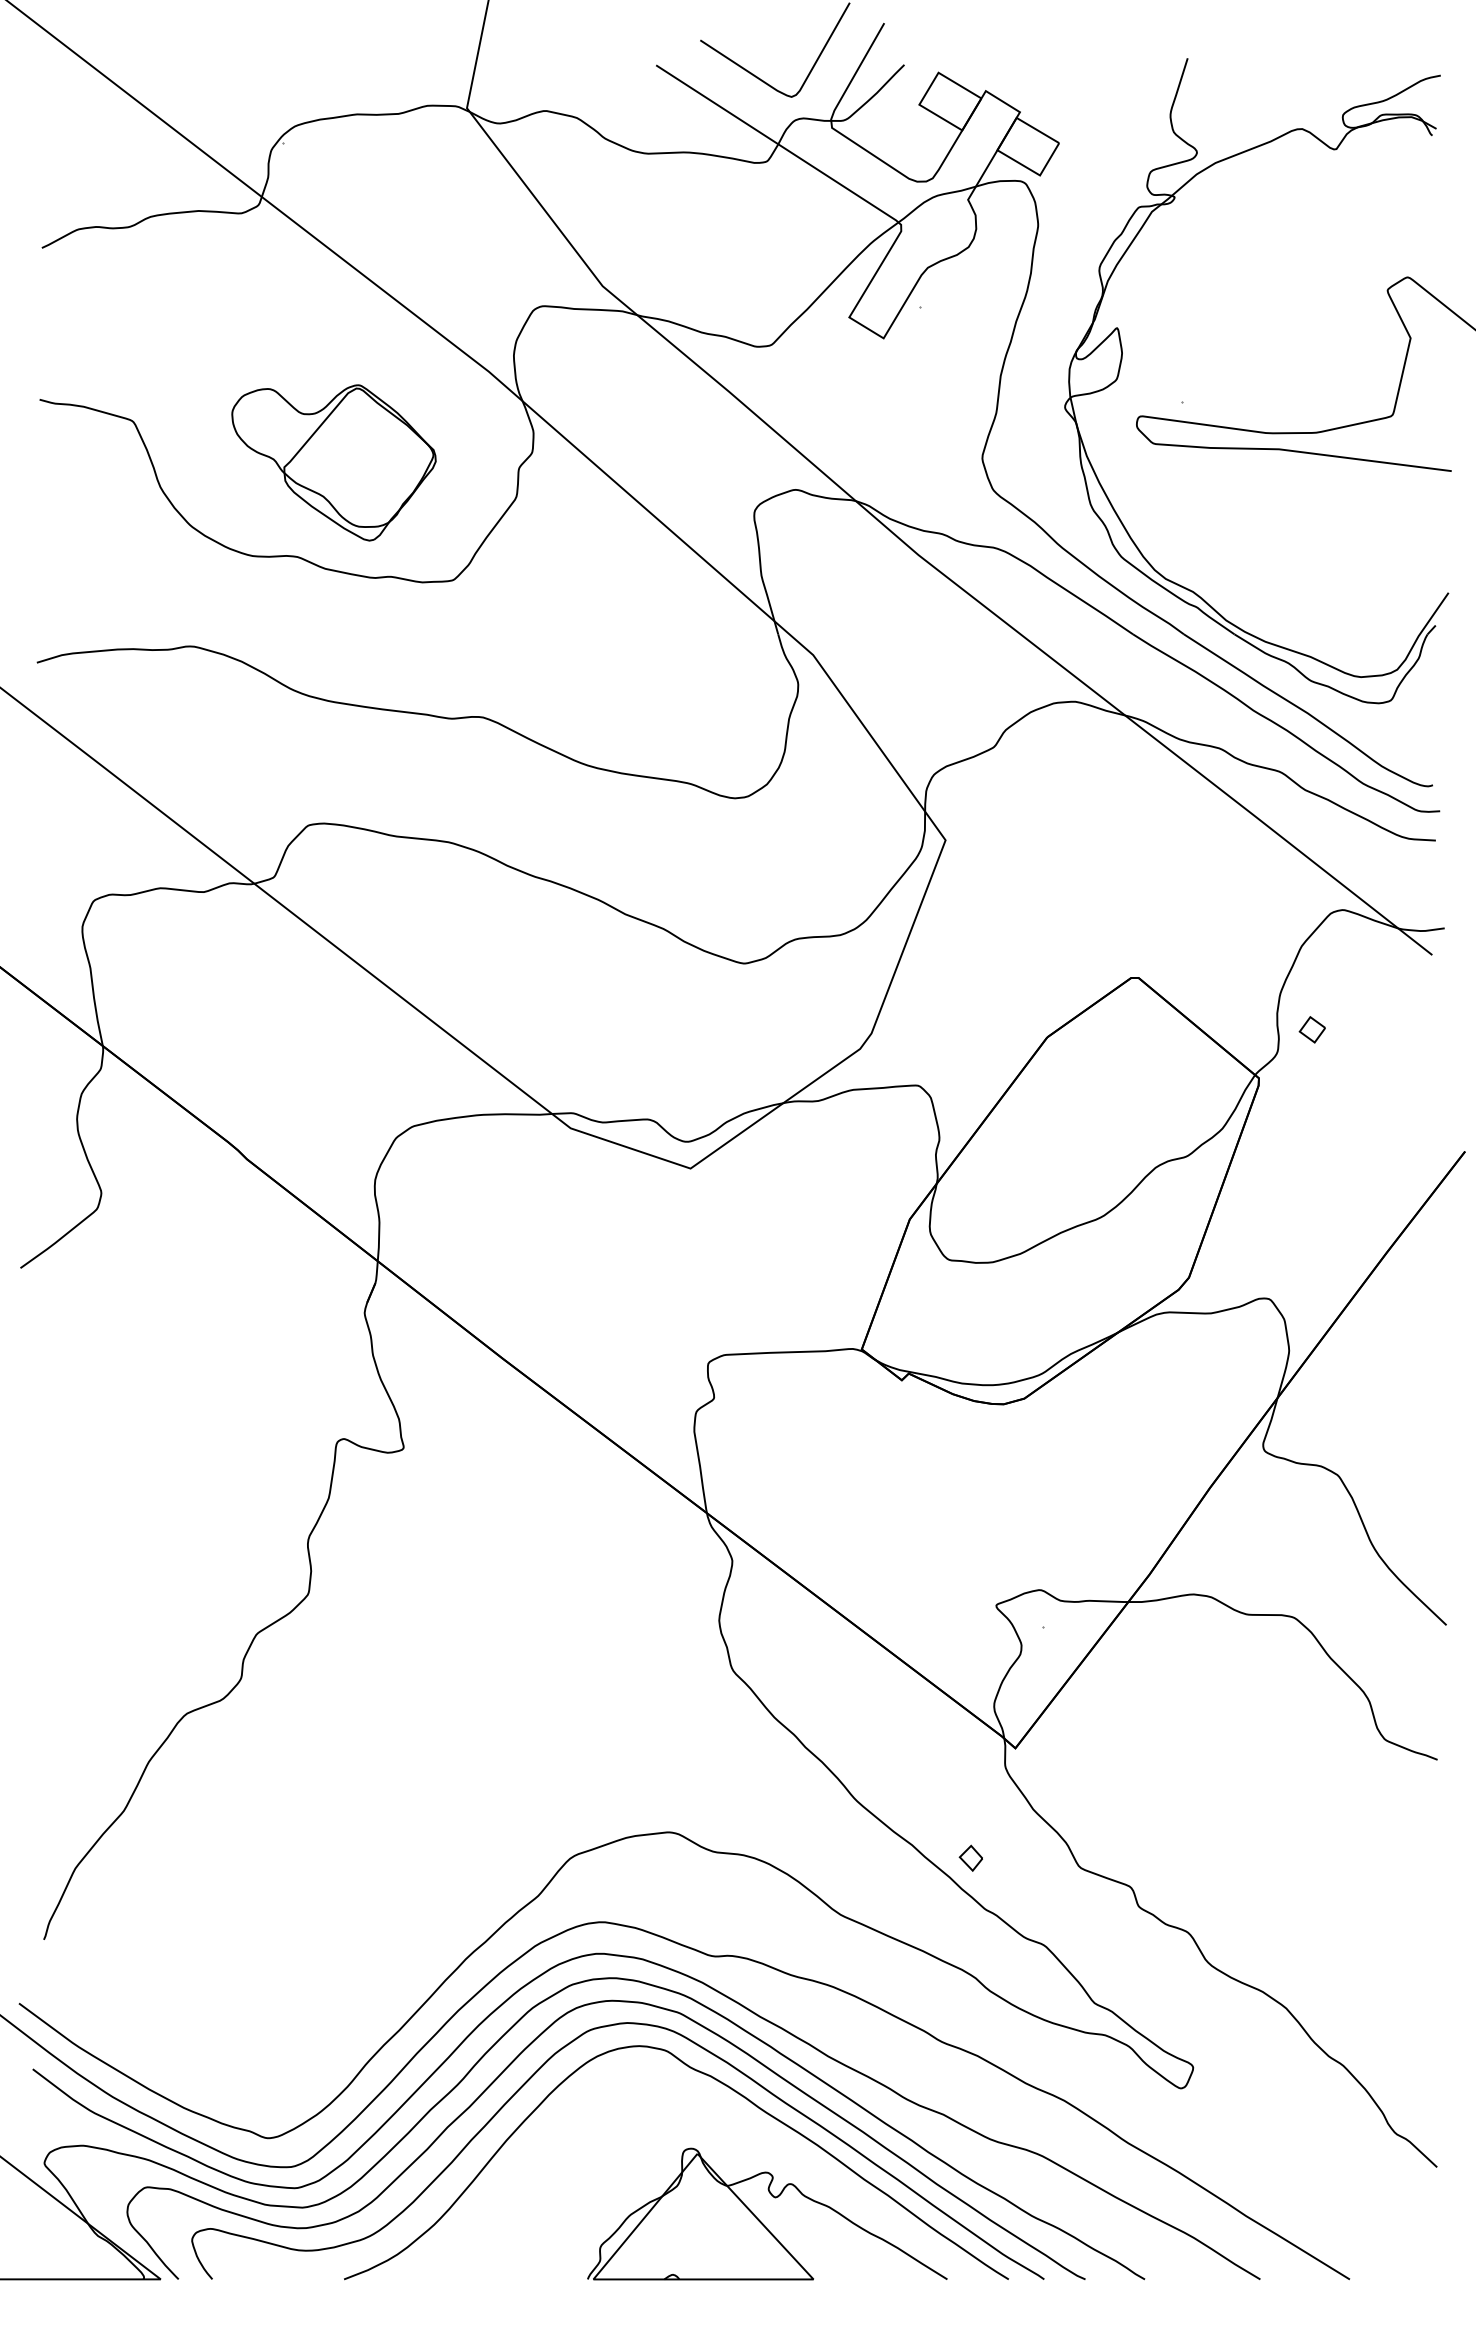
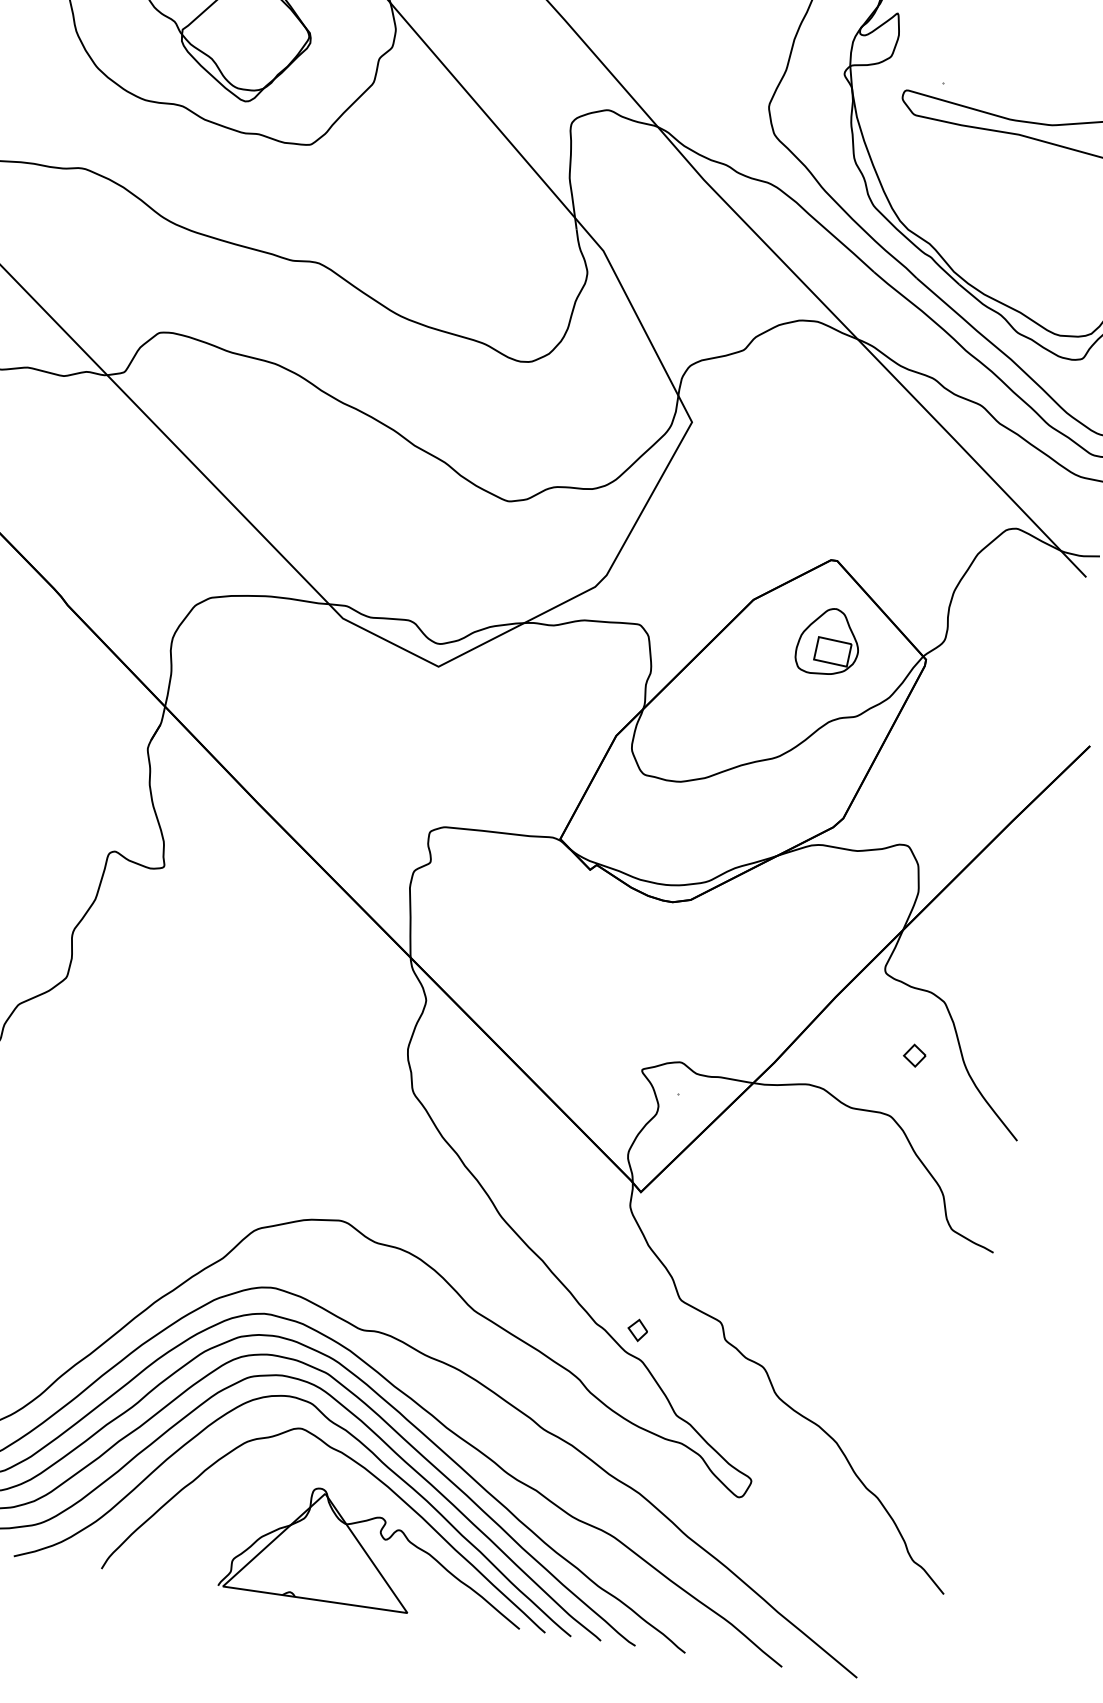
part: (1311, 1029) -> (914, 1055), moved
part: (1141, 1073) -> (828, 641), added
part: (970, 1857) -> (637, 1329), moved
curve: (745, 2122) -> (369, 1473), added

